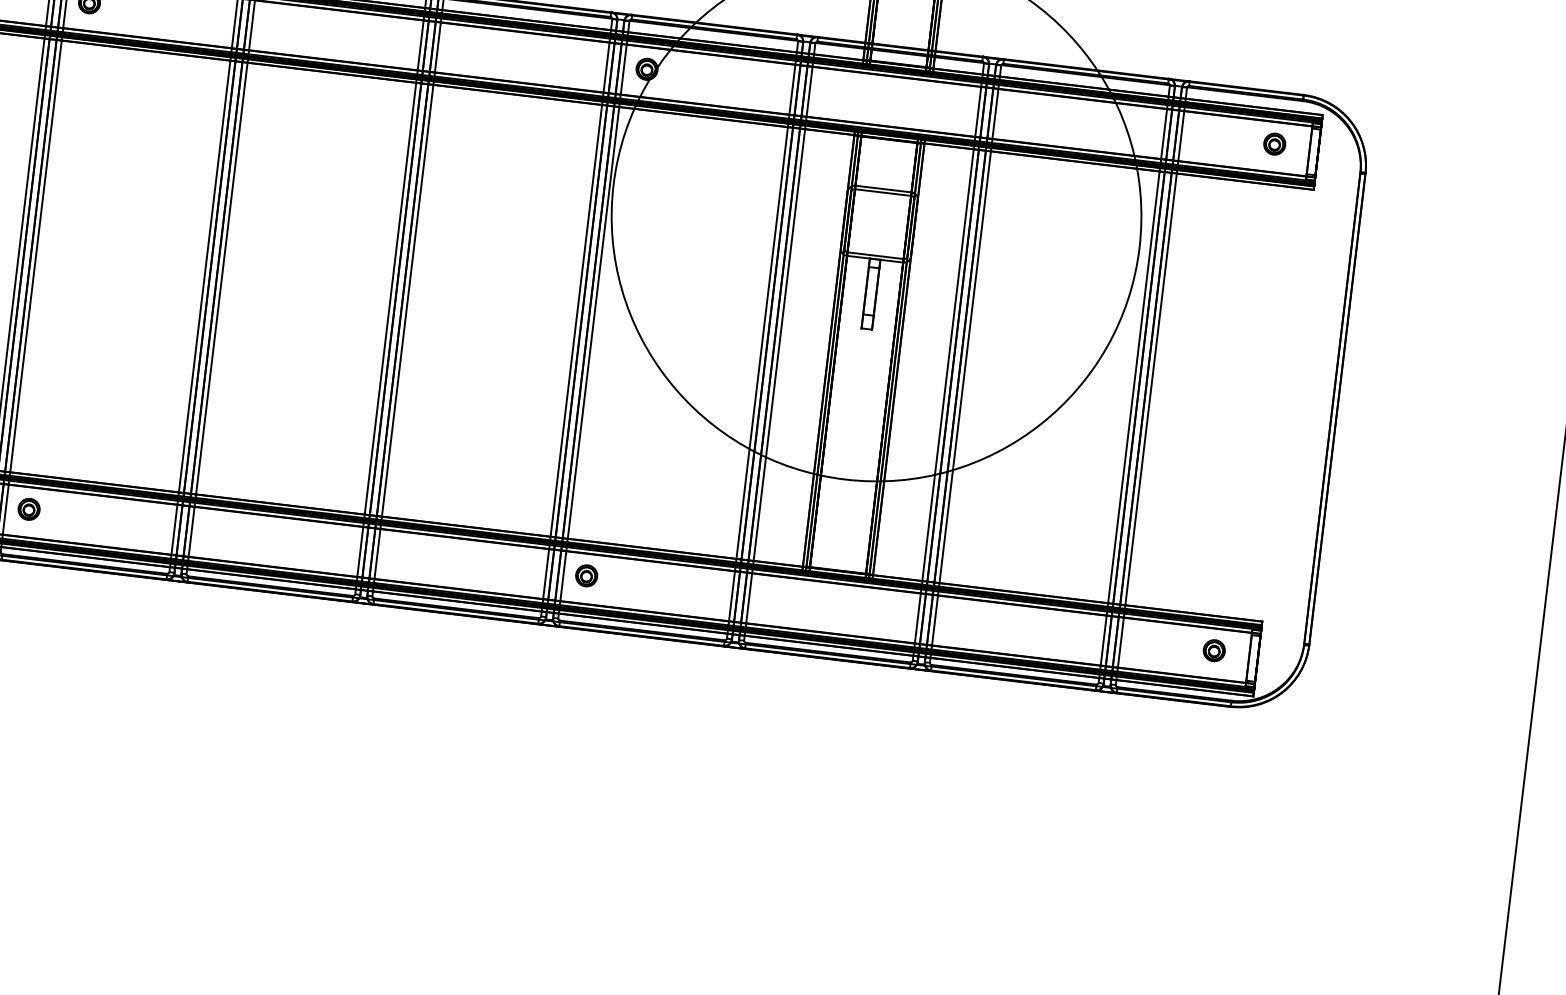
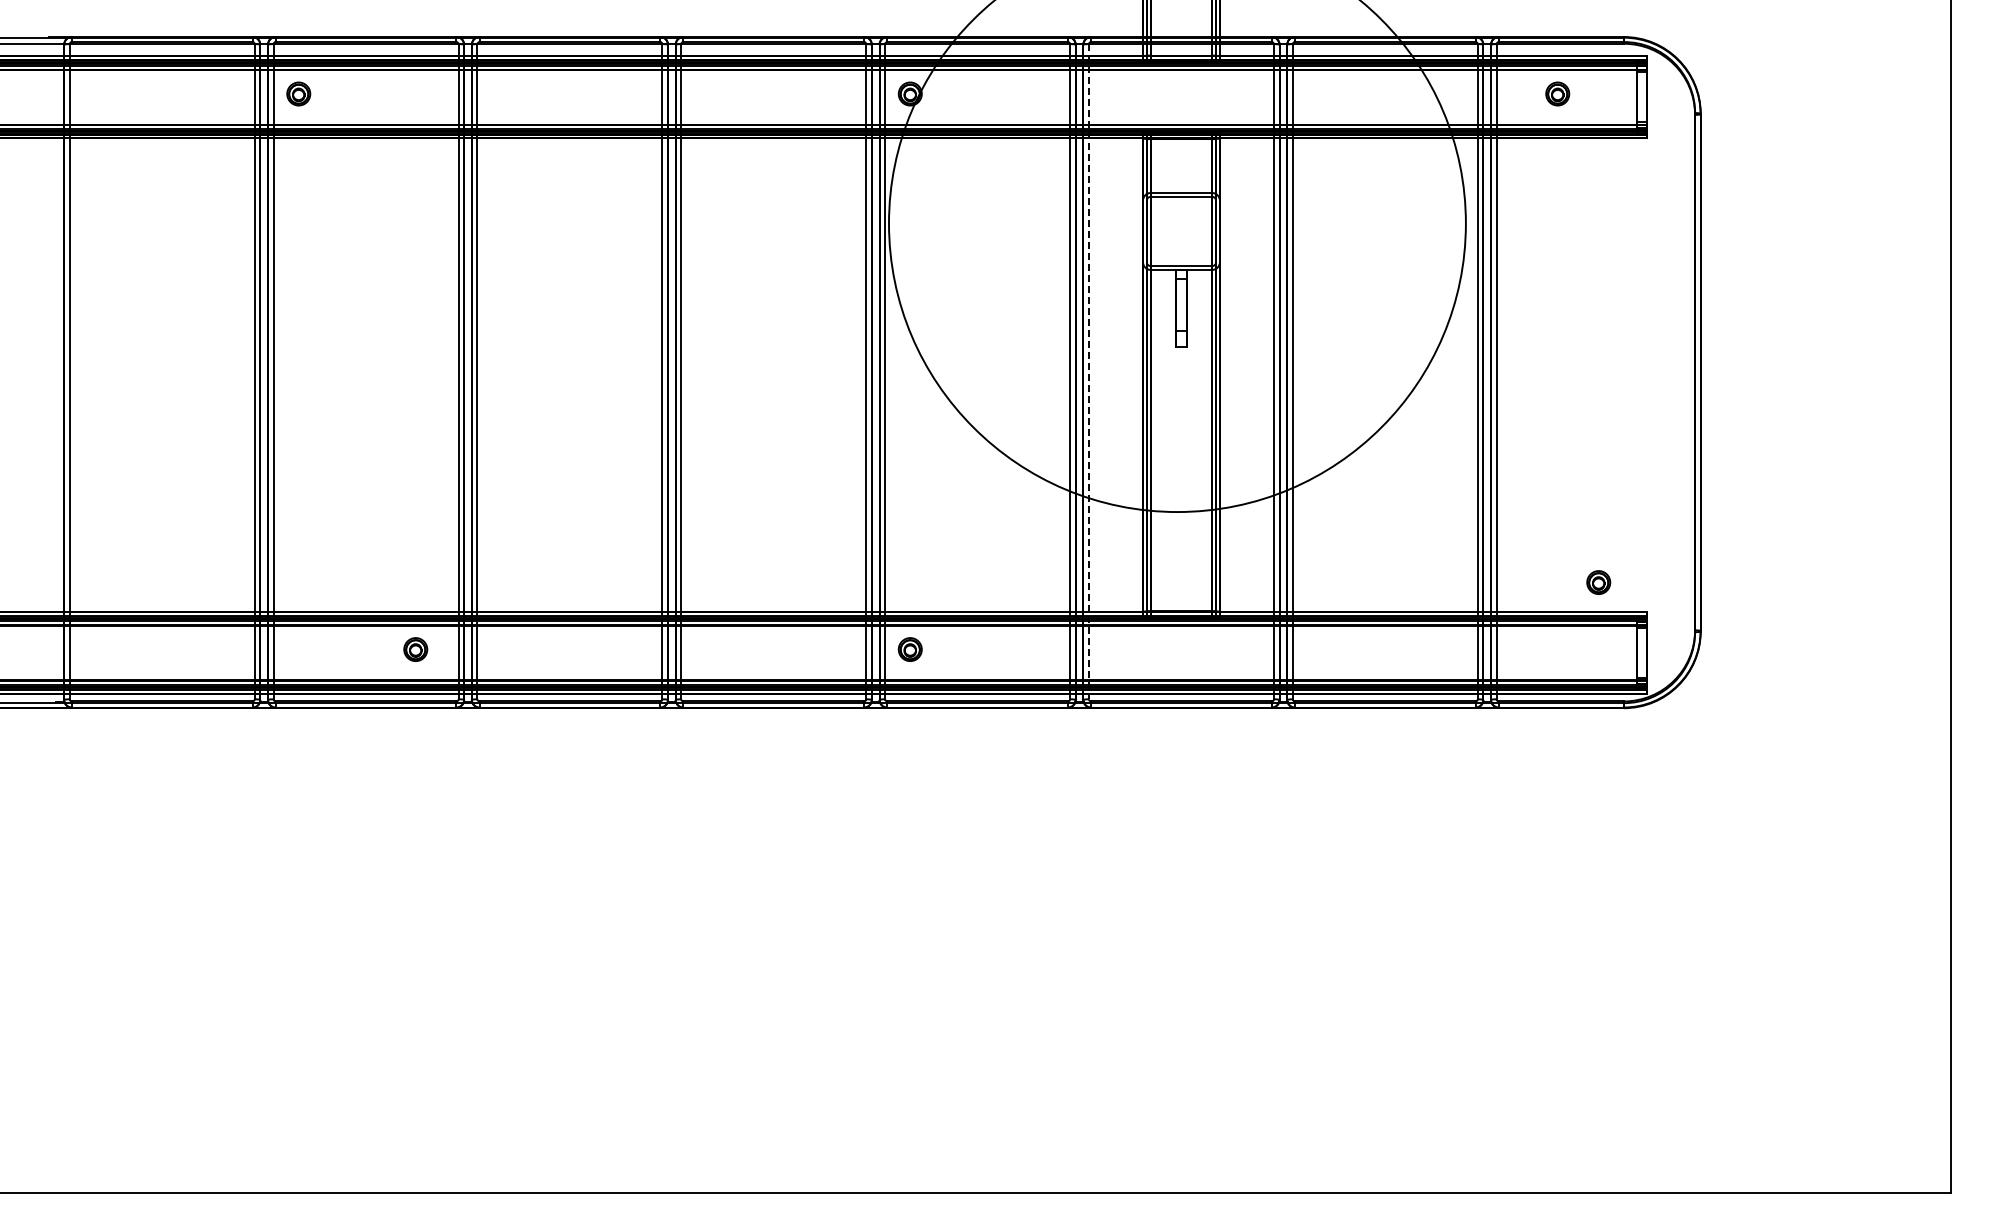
part: (1274, 143) -> (1557, 93), moved
line: (779, 341) -> (1088, 371), solid -> dashed
part: (28, 509) -> (415, 649), moved
part: (1214, 650) -> (1598, 582), moved

